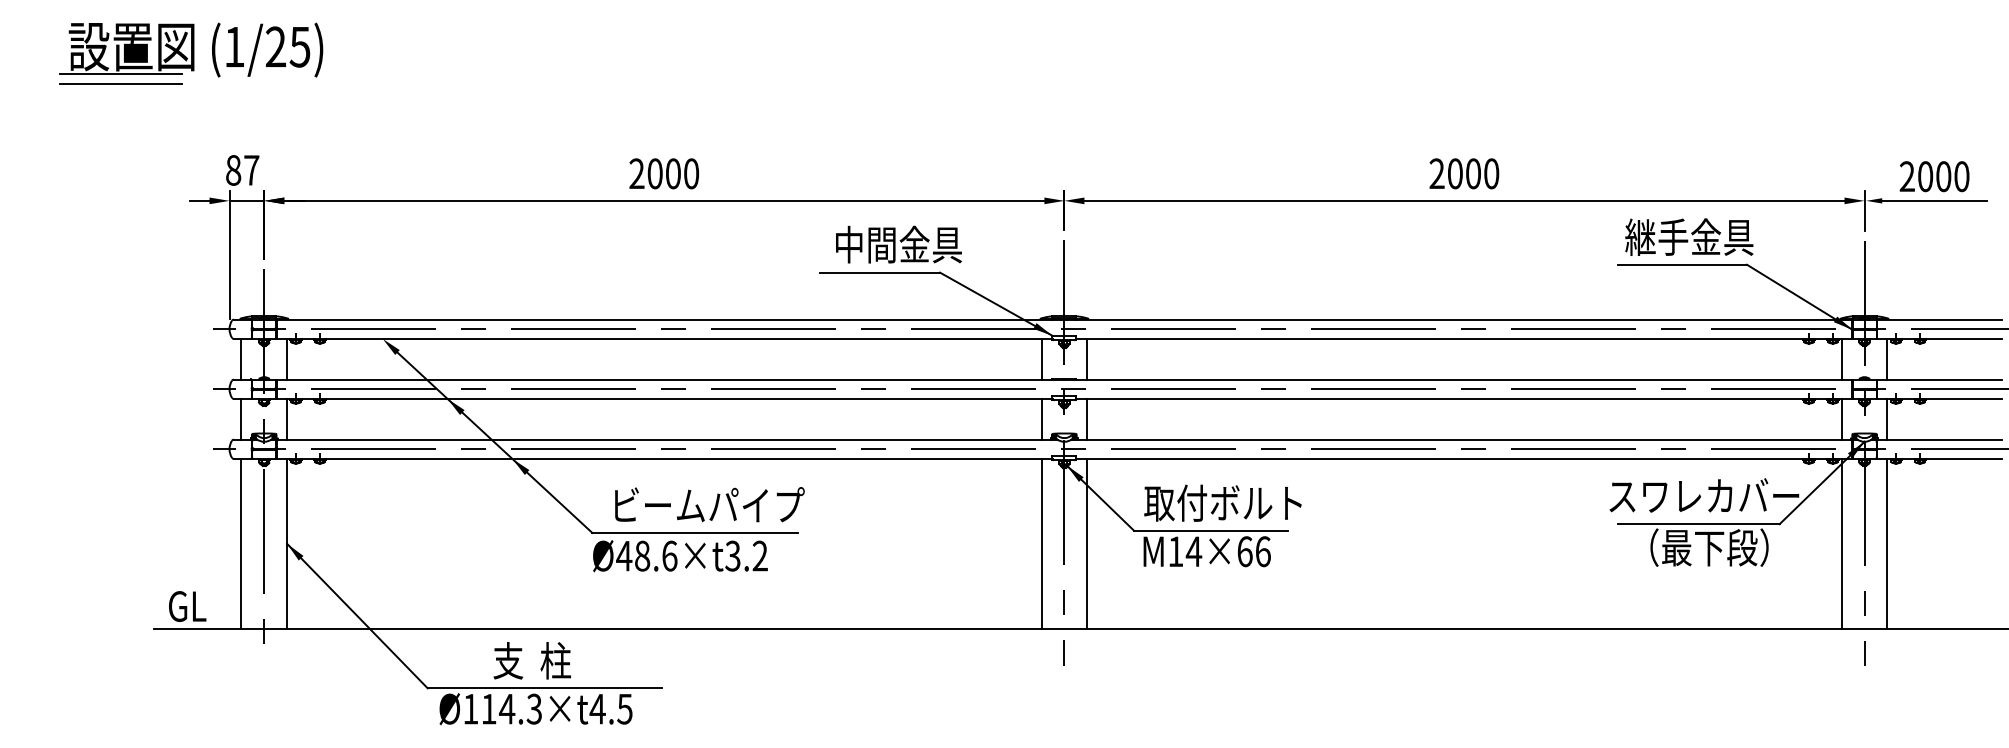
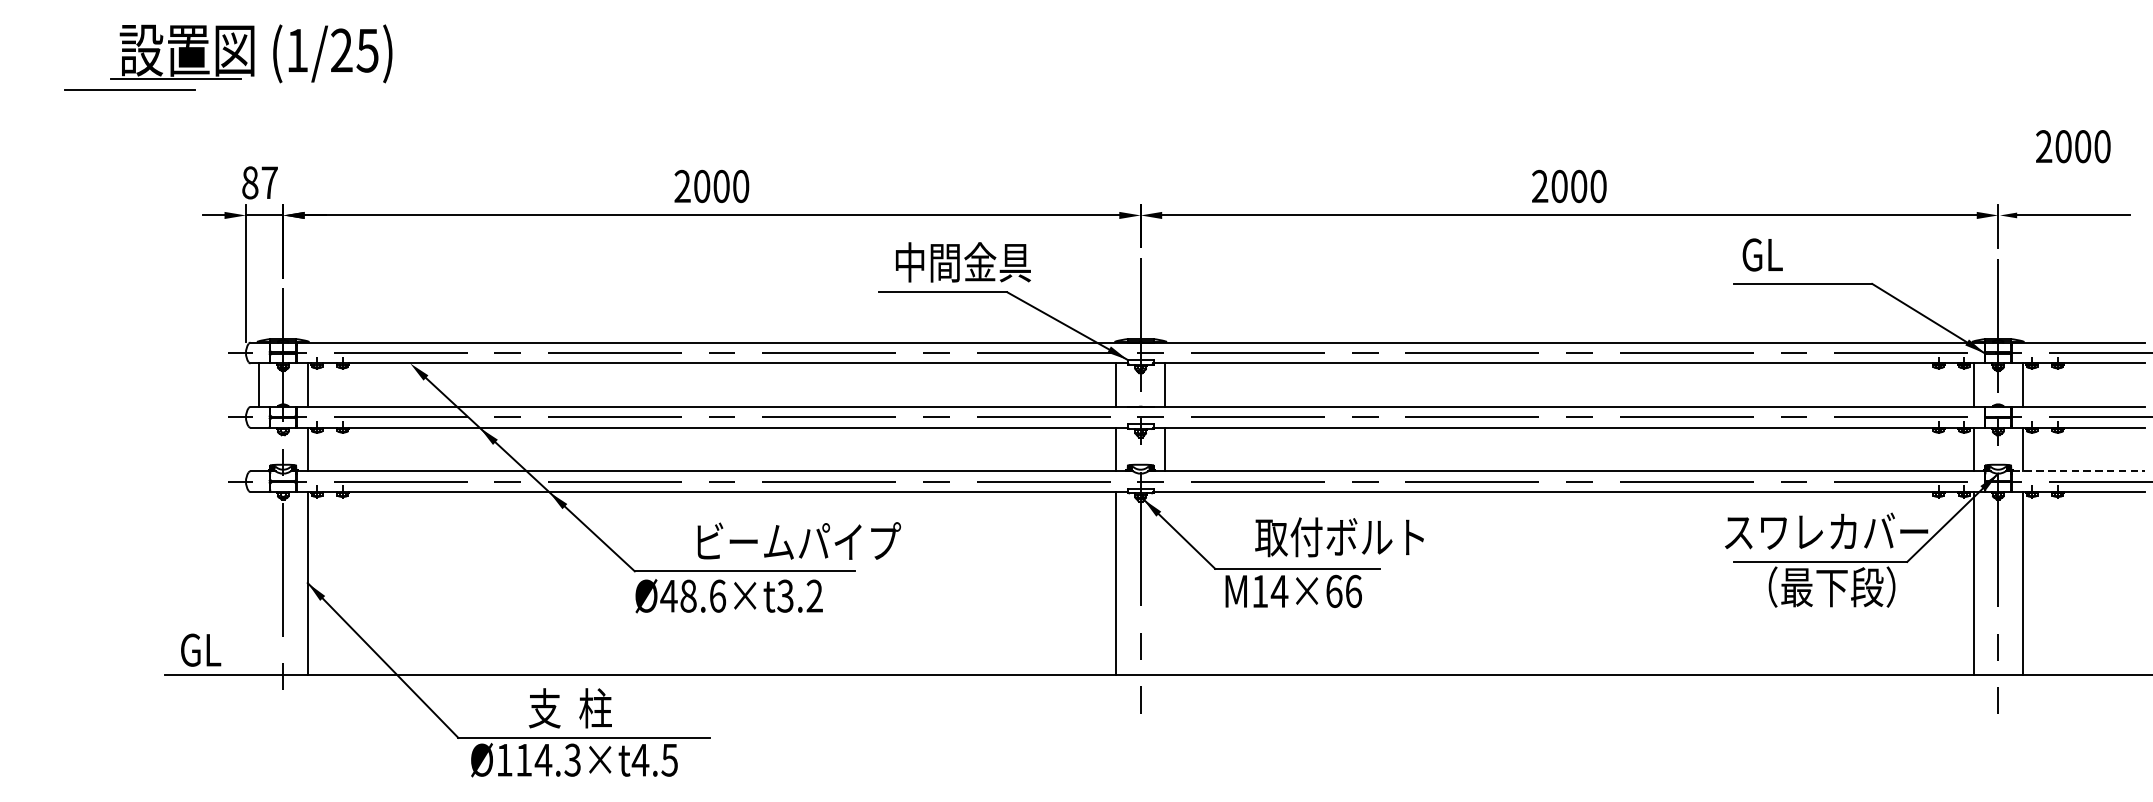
part: (191, 49) -> (251, 53), moved
text: (1934, 176) -> (2073, 146), moved
text: (1689, 236) -> (1810, 253), 継手金具 -> GL
line: (241, 418) -> (258, 448), removed
line: (1939, 439) -> (2078, 471), solid -> dashed
text: (1222, 502) -> (1339, 536), moved
text: (709, 504) -> (798, 540), moved
line: (241, 543) -> (258, 582), removed
line: (1087, 543) -> (1165, 582), removed

